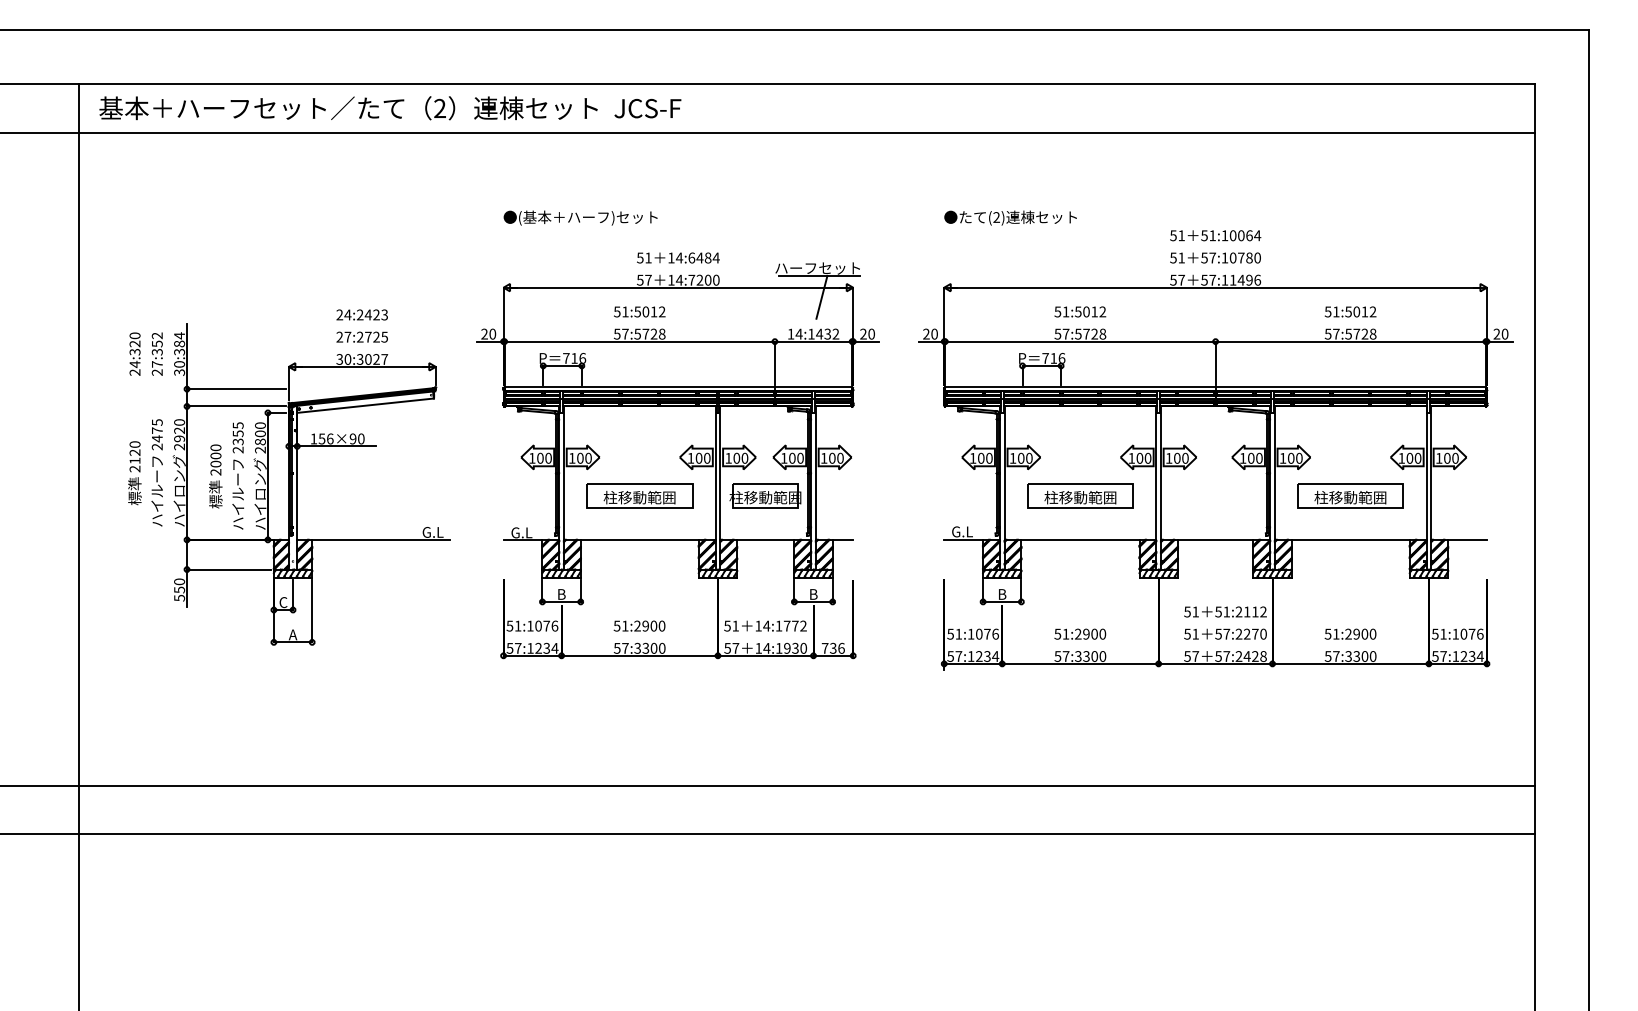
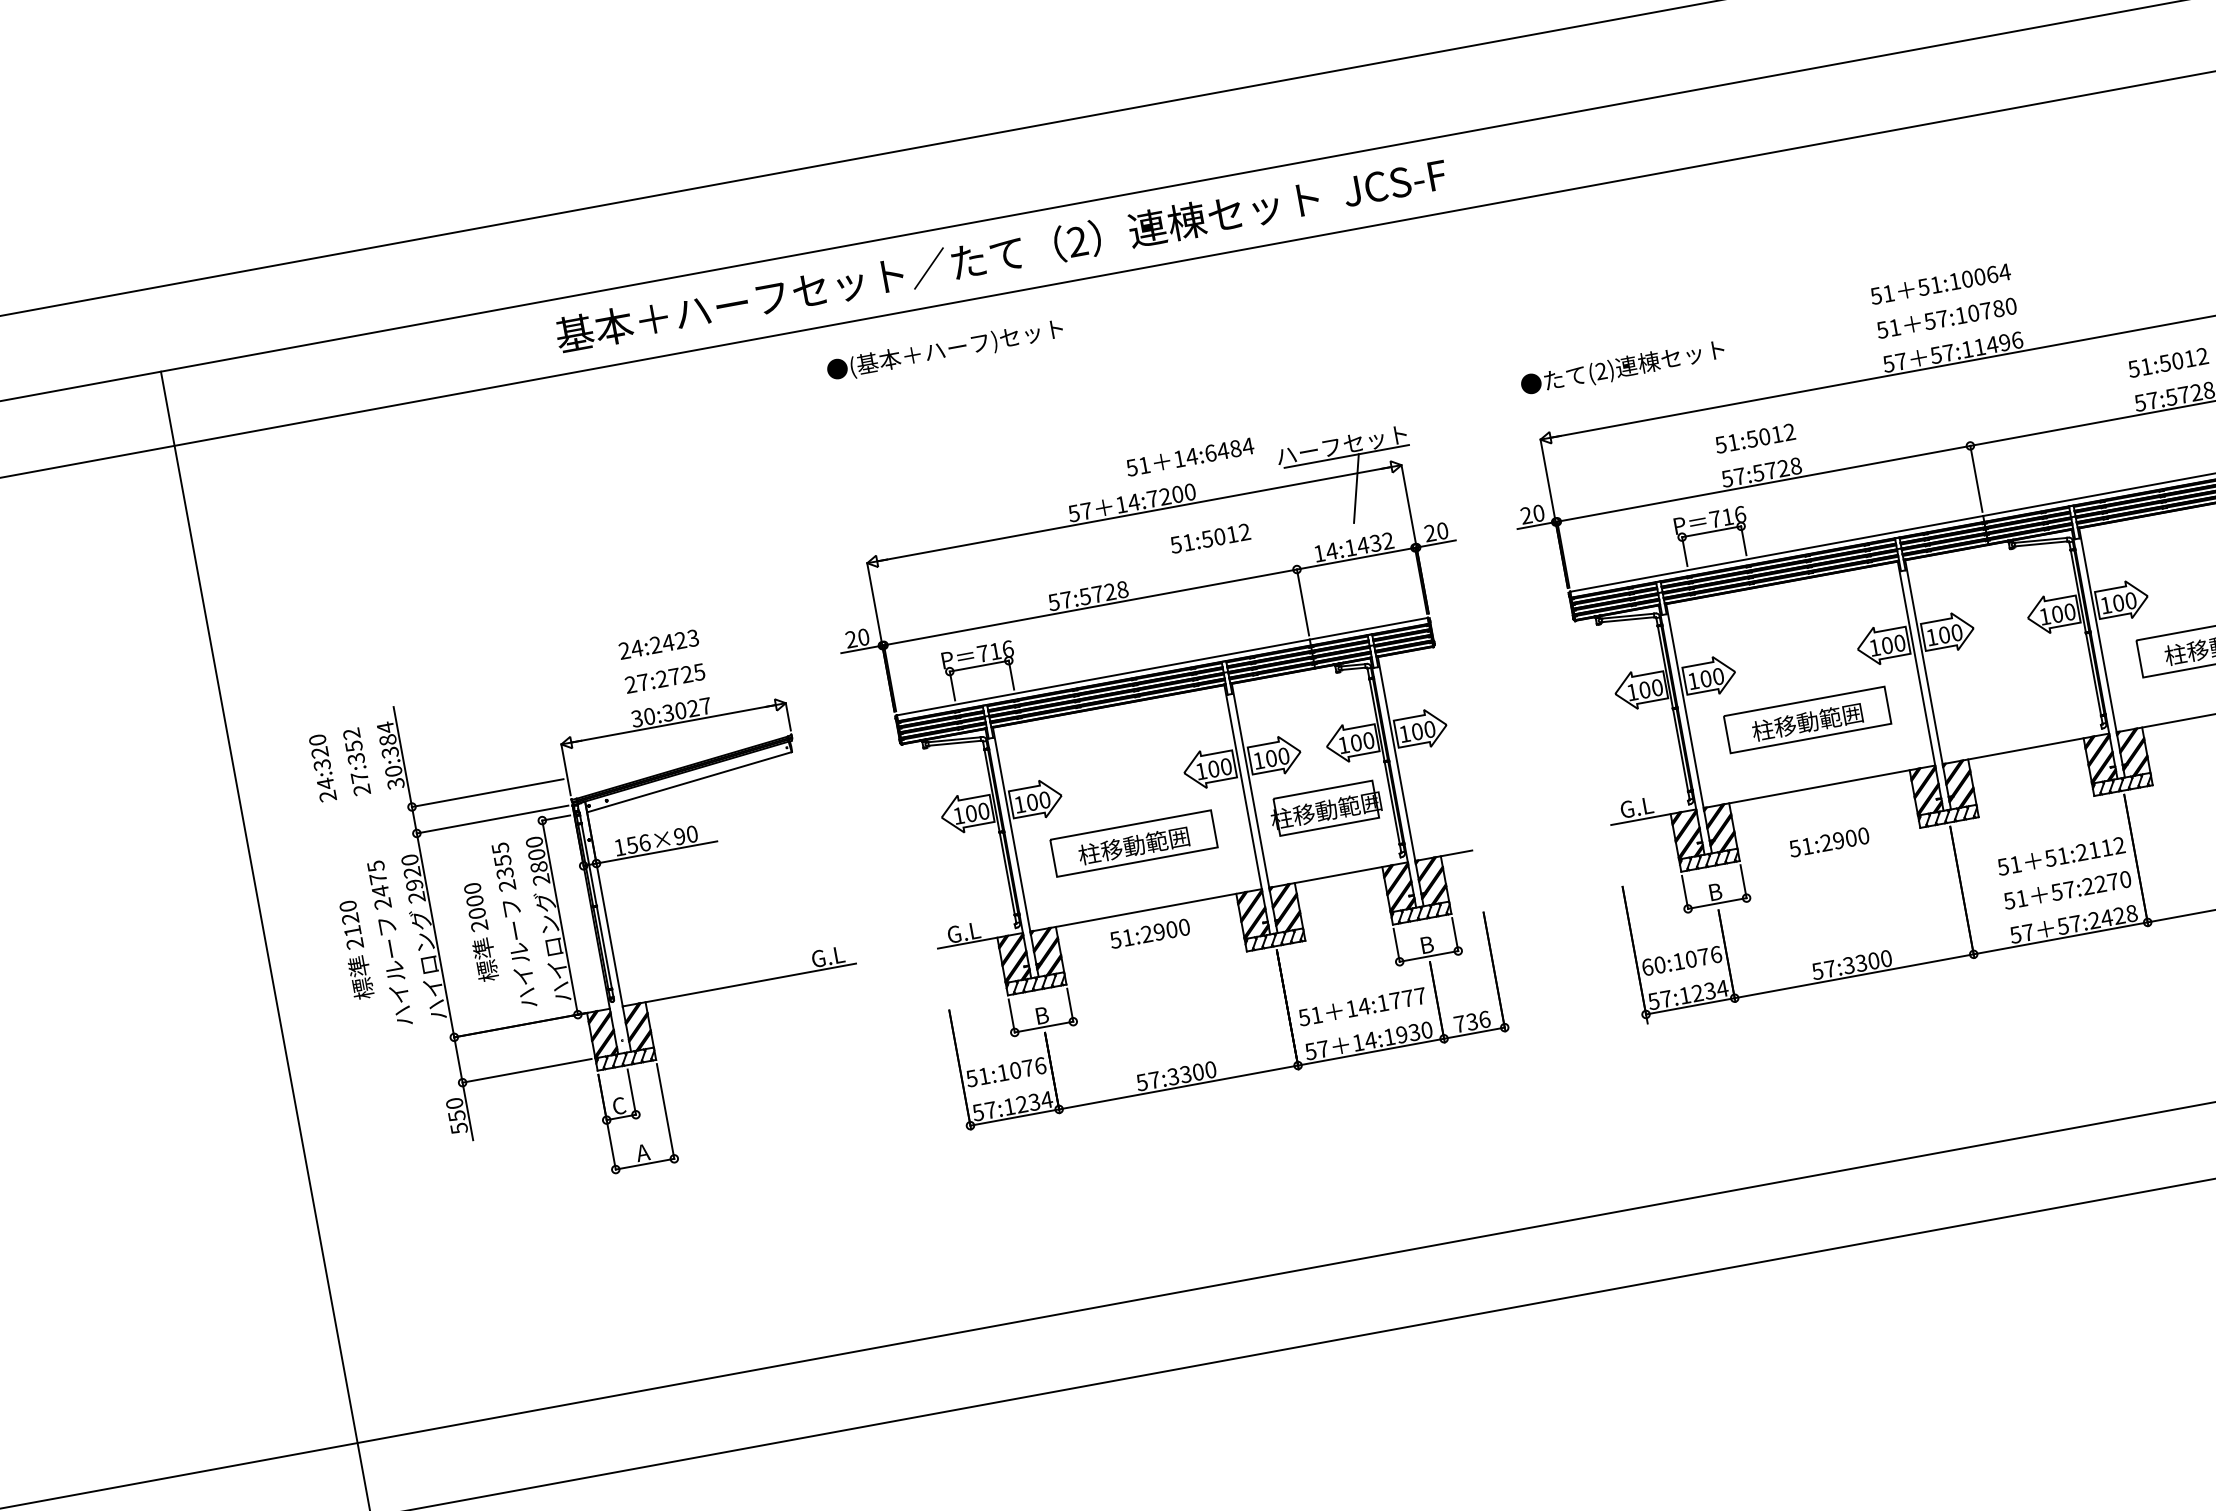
text: (390, 108) -> (1001, 255), moved
text: (580, 217) -> (944, 349), moved
text: (1010, 217) -> (1622, 367), moved
text: (678, 257) -> (1190, 456), moved
text: (639, 311) -> (1209, 537), moved
text: (639, 625) -> (1149, 932), moved
text: (803, 625) -> (1420, 995), 14:1772 -> 14:1777
text: (954, 633) -> (1653, 965), 51:1076 -> 60:1076
text: (1080, 633) -> (1829, 841), moved

